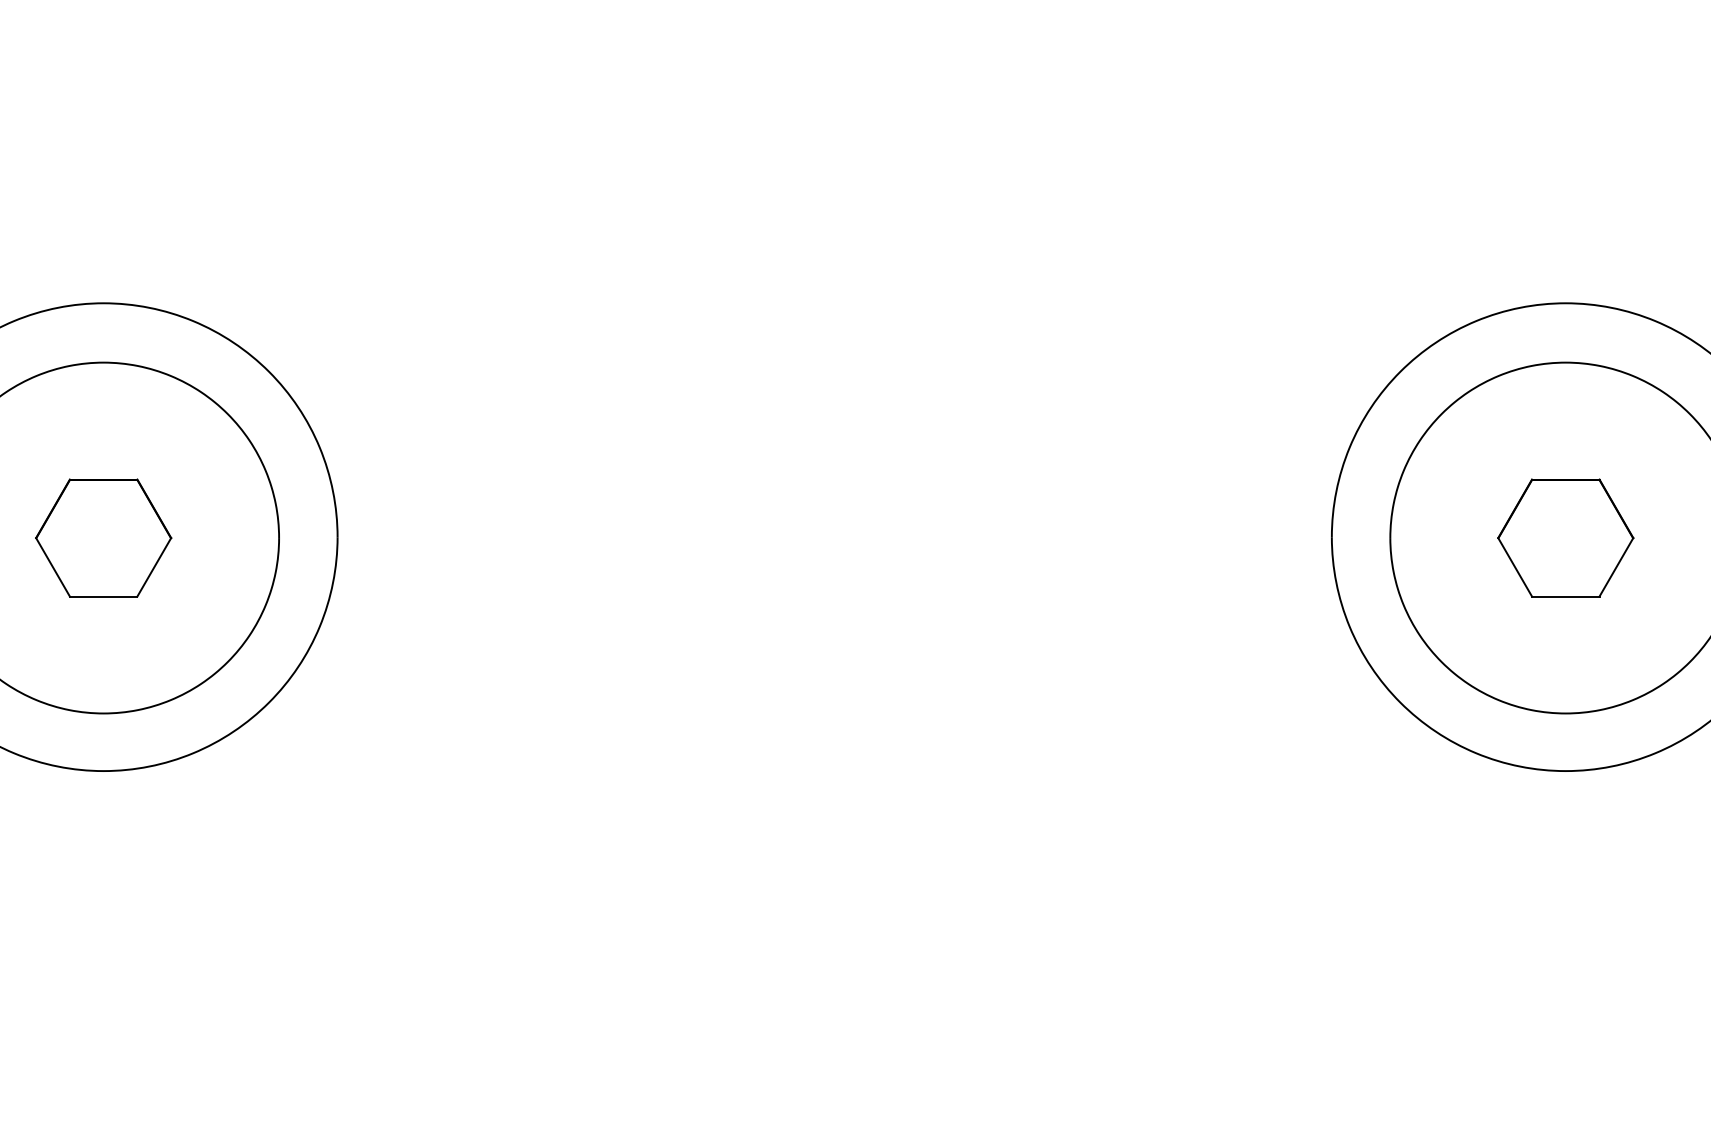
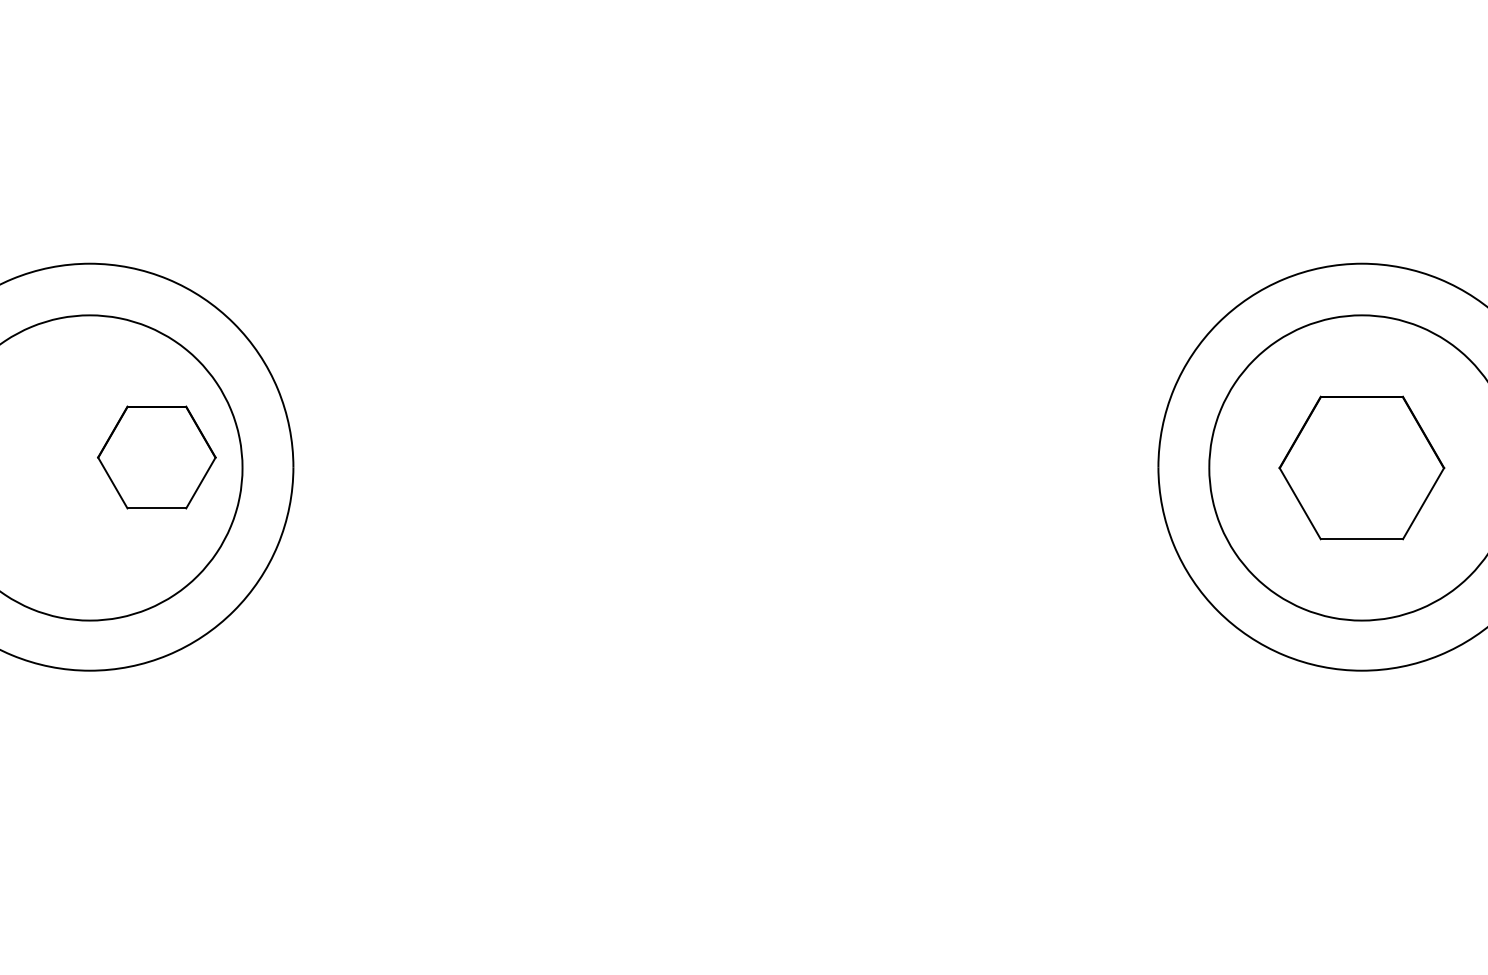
part: (103, 537) -> (156, 457), moved
part: (1565, 537) -> (1361, 467), size x1.4

